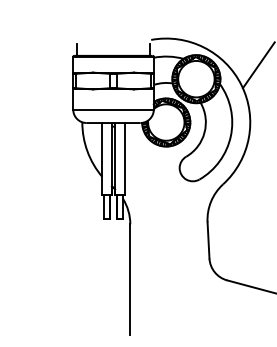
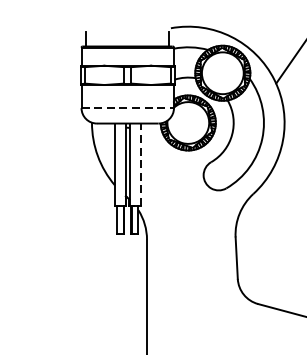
line: (114, 109) -> (128, 108), solid -> dashed
line: (124, 159) -> (140, 165), solid -> dashed

